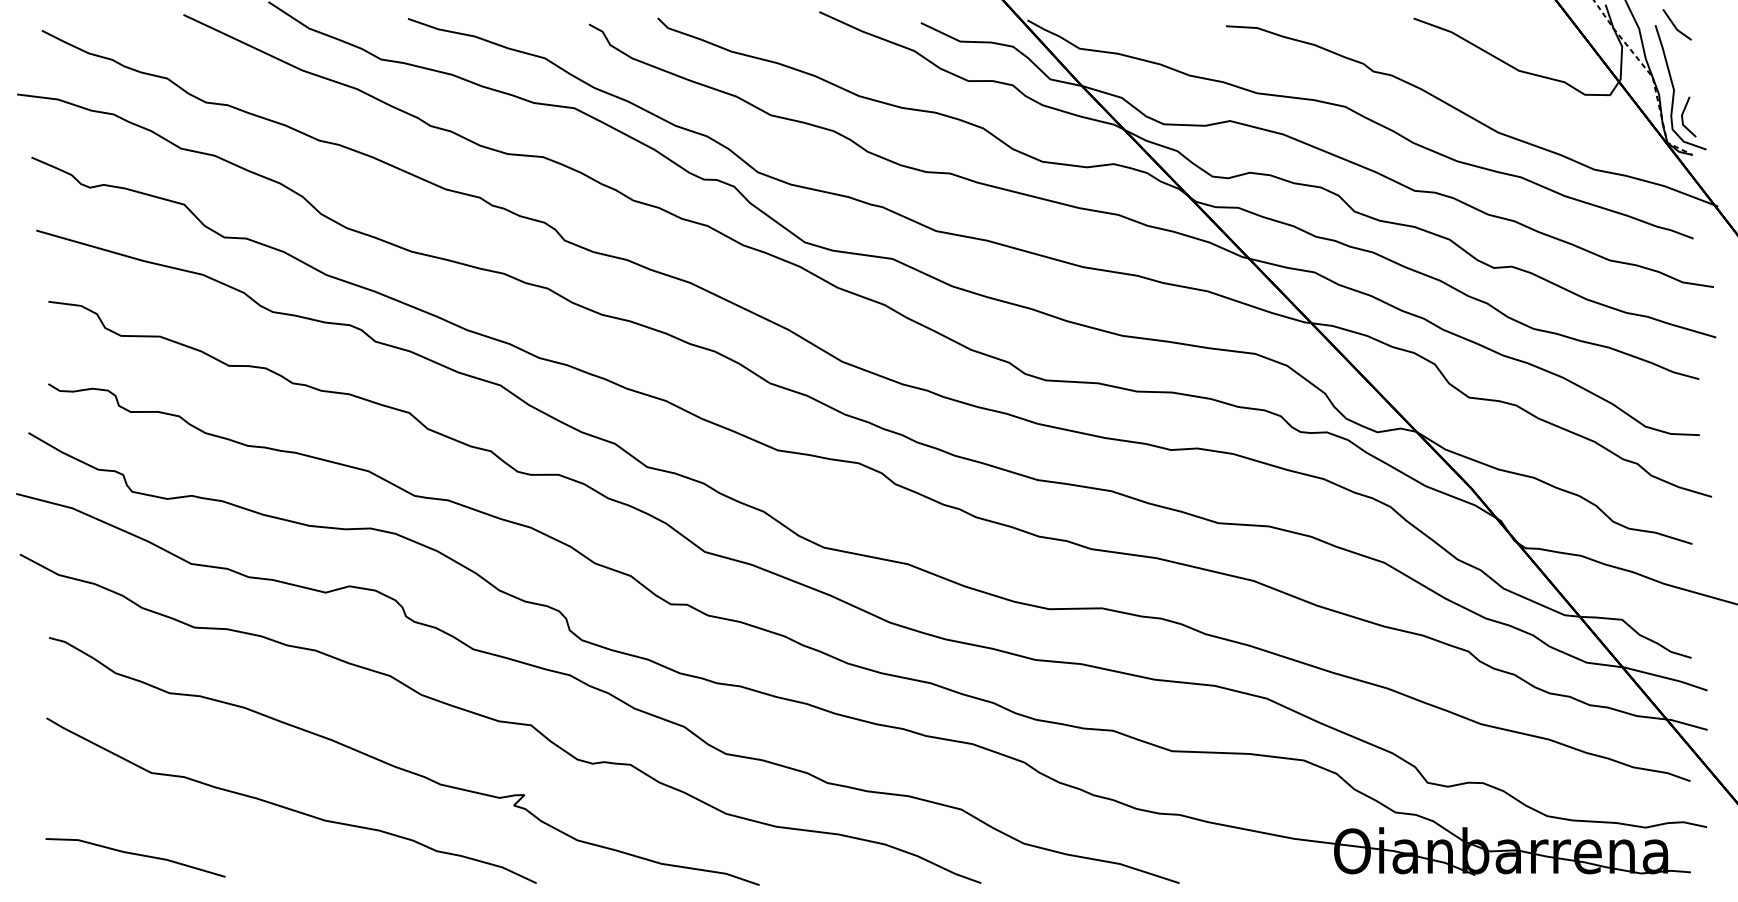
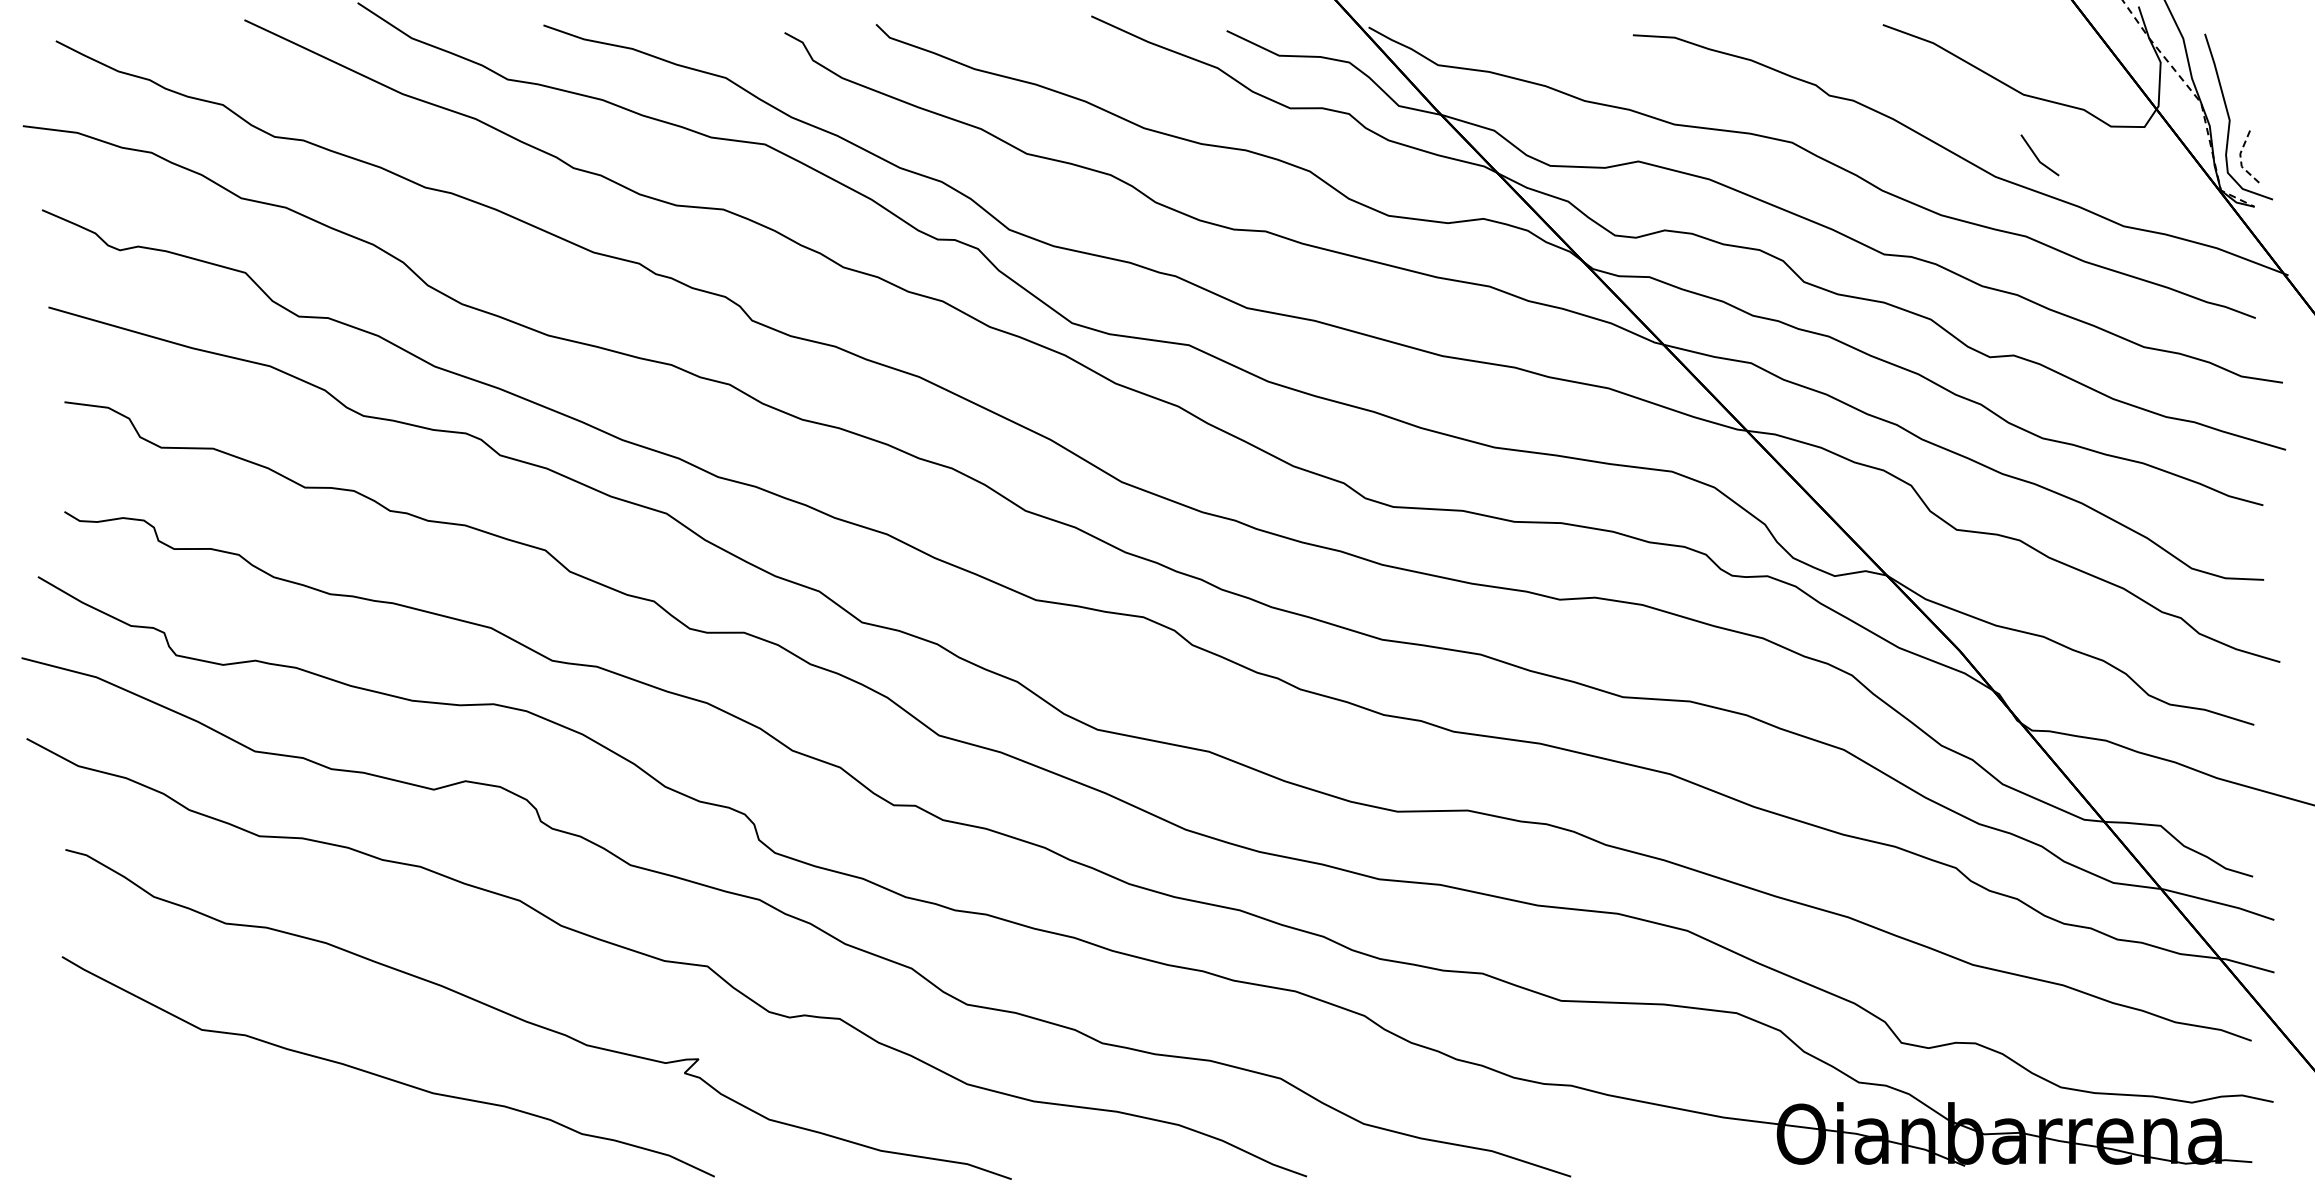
line: (1675, 25) -> (2037, 156), moved
line: (1682, 118) -> (2240, 158), solid -> dashed
line: (136, 855) -> (182, 1139), removed

